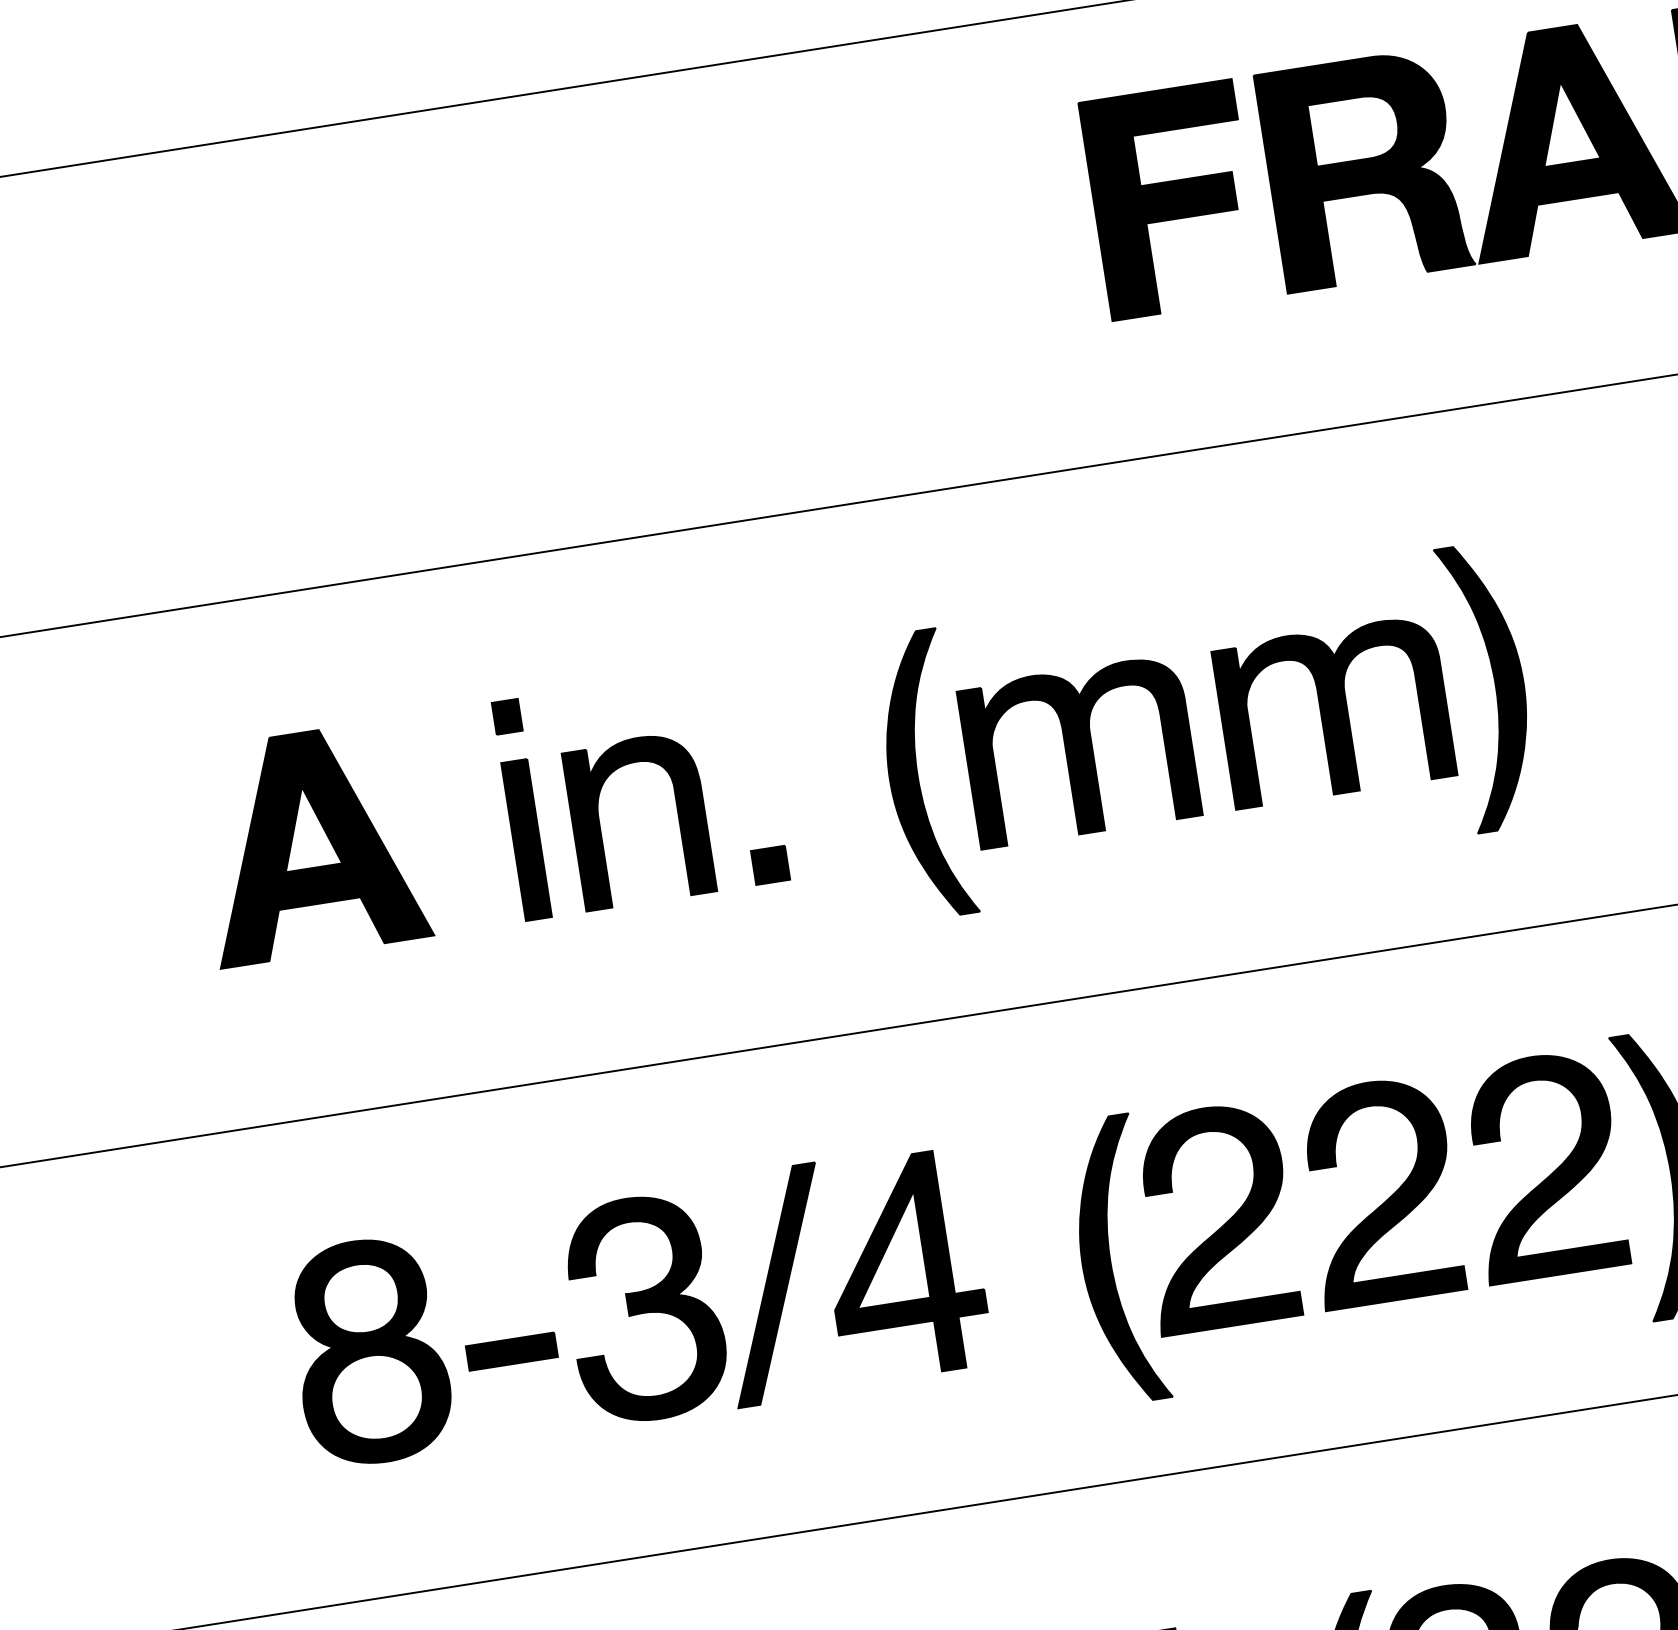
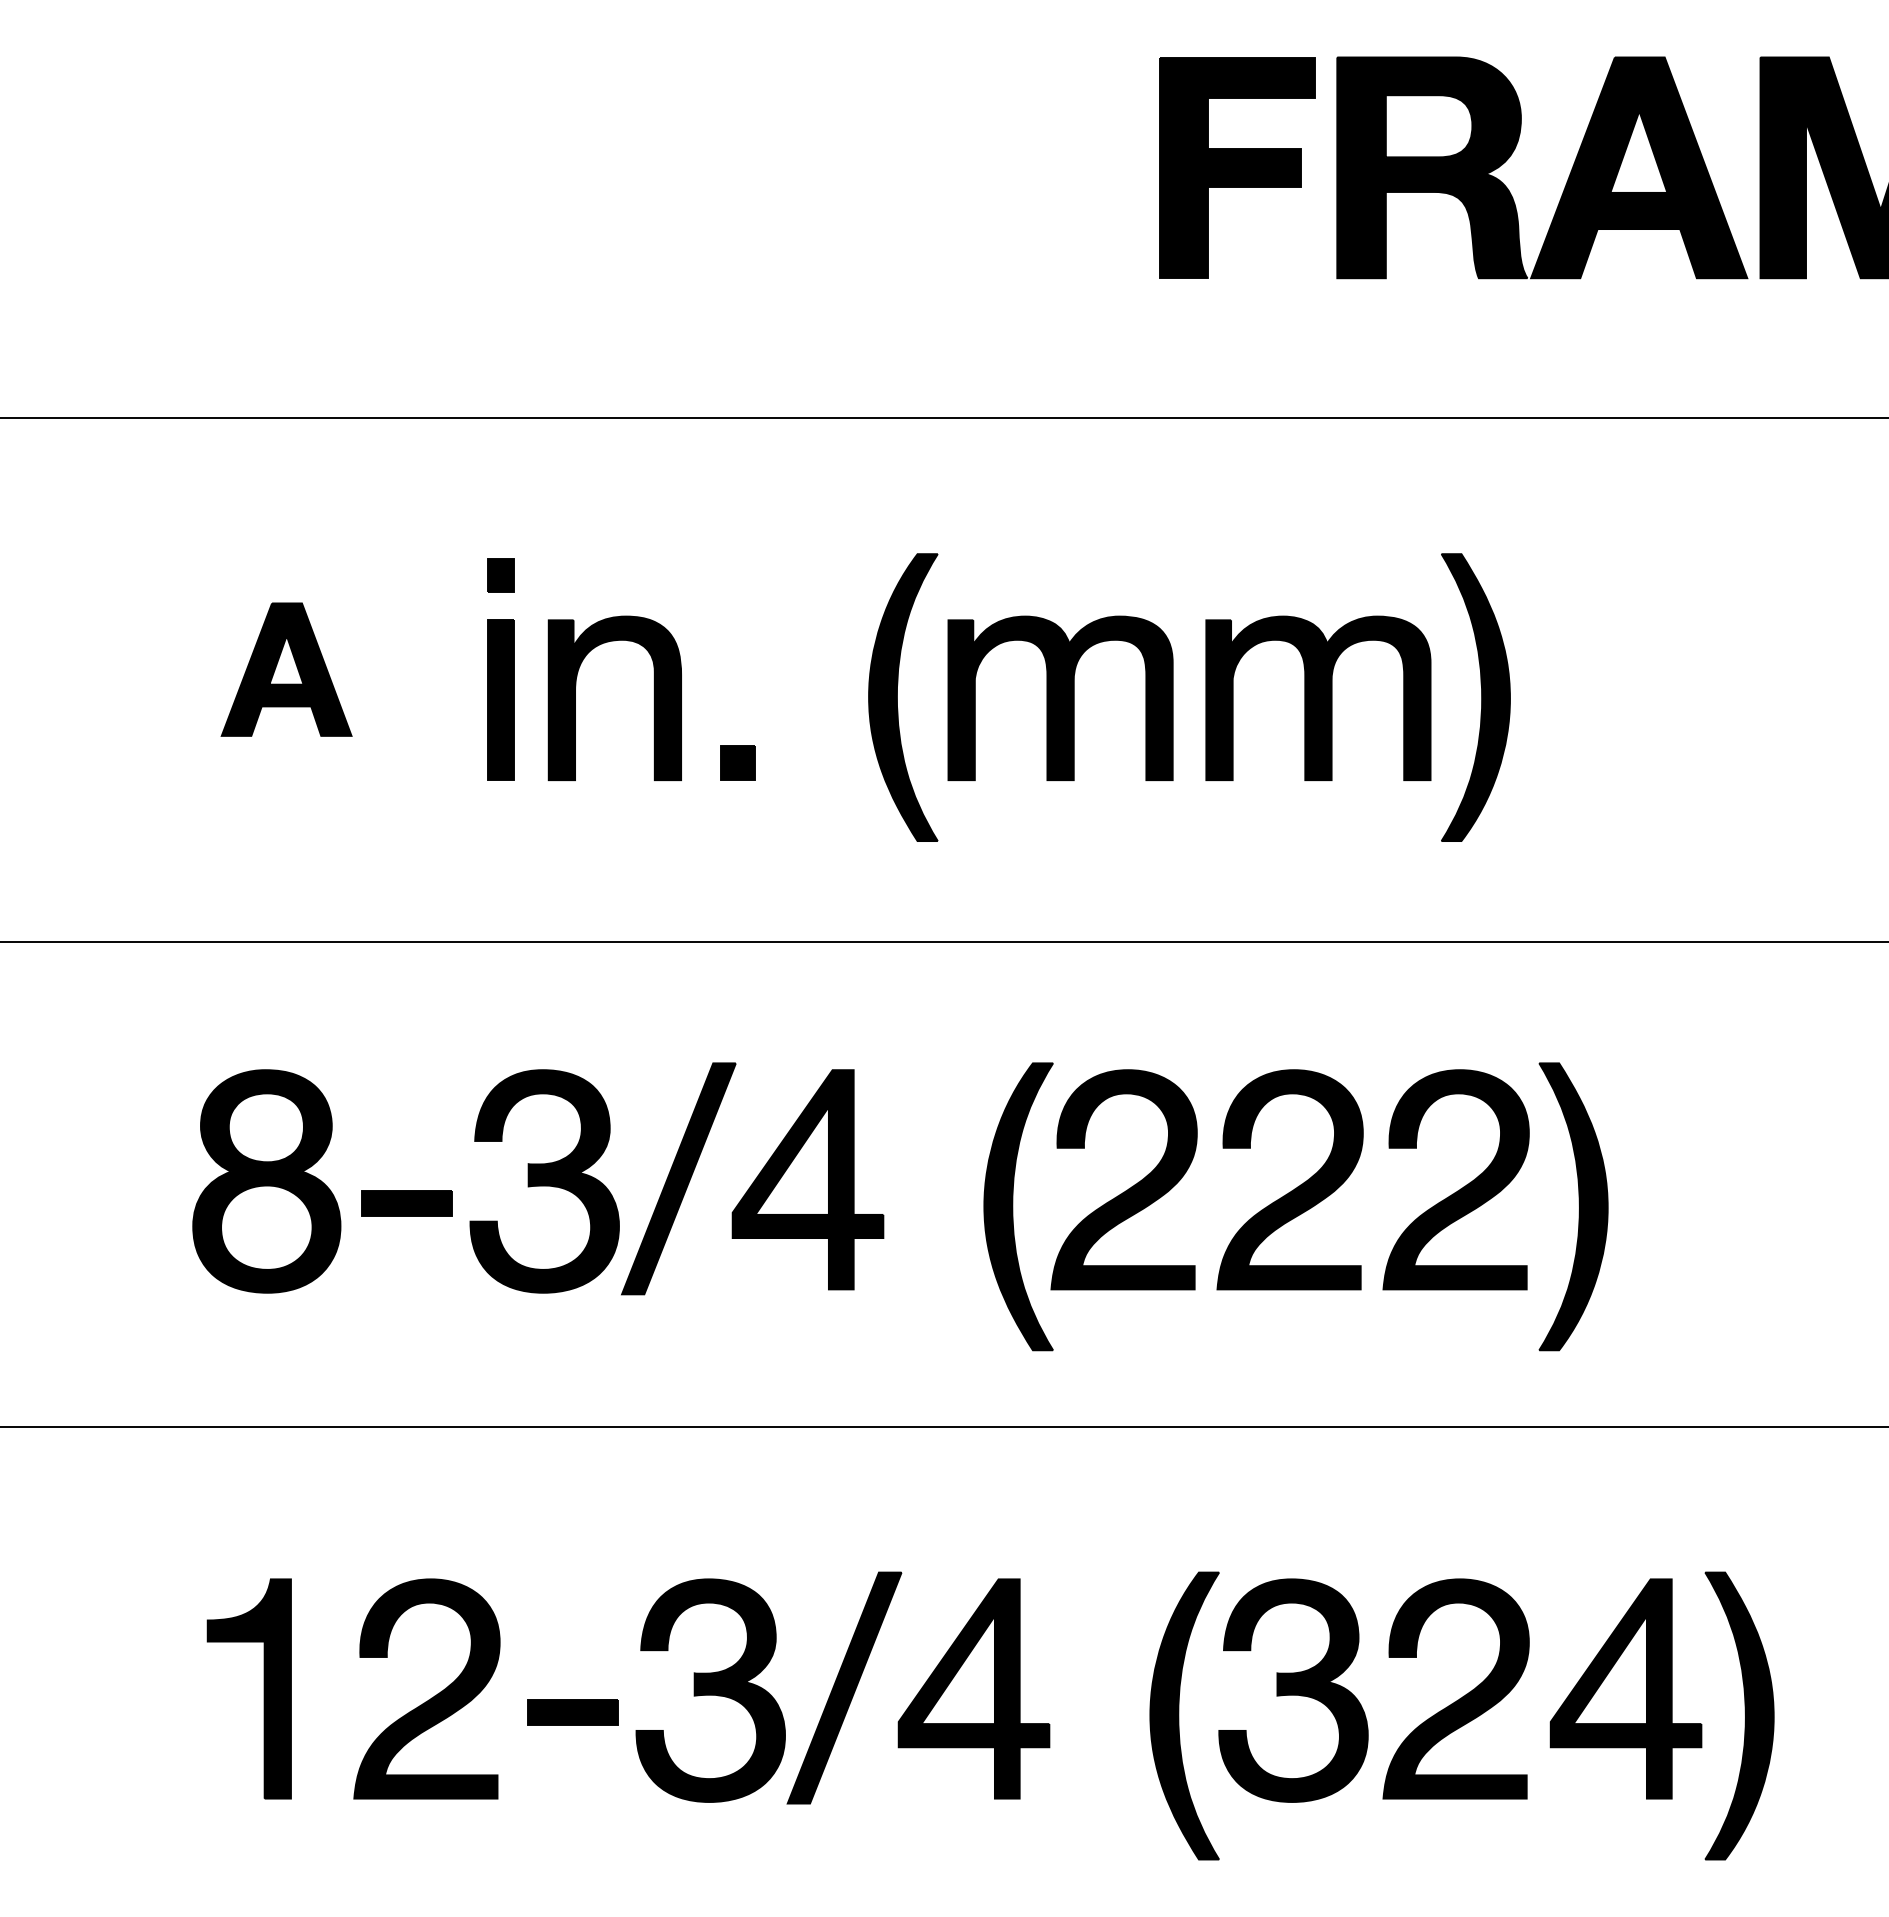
part: (310, 842) -> (286, 669), size x0.6

